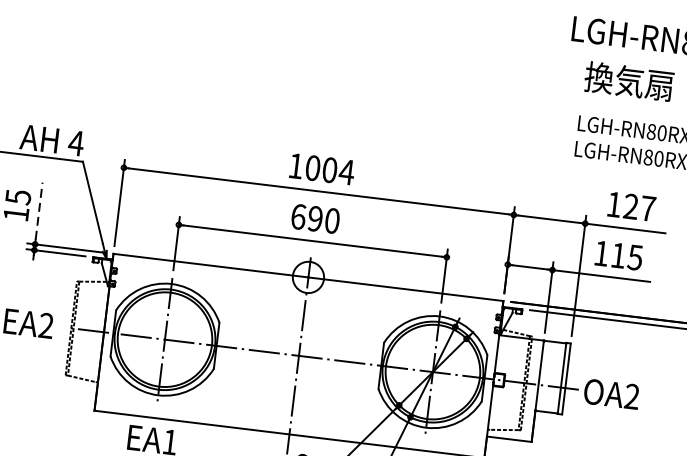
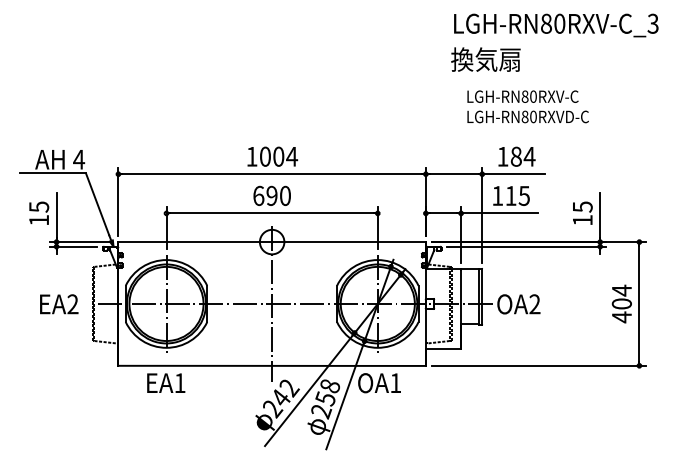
text: (628, 81) -> (485, 59), moved
text: (639, 207) -> (522, 156), 127 -> 184
line: (39, 210) -> (56, 215), dashed -> solid

